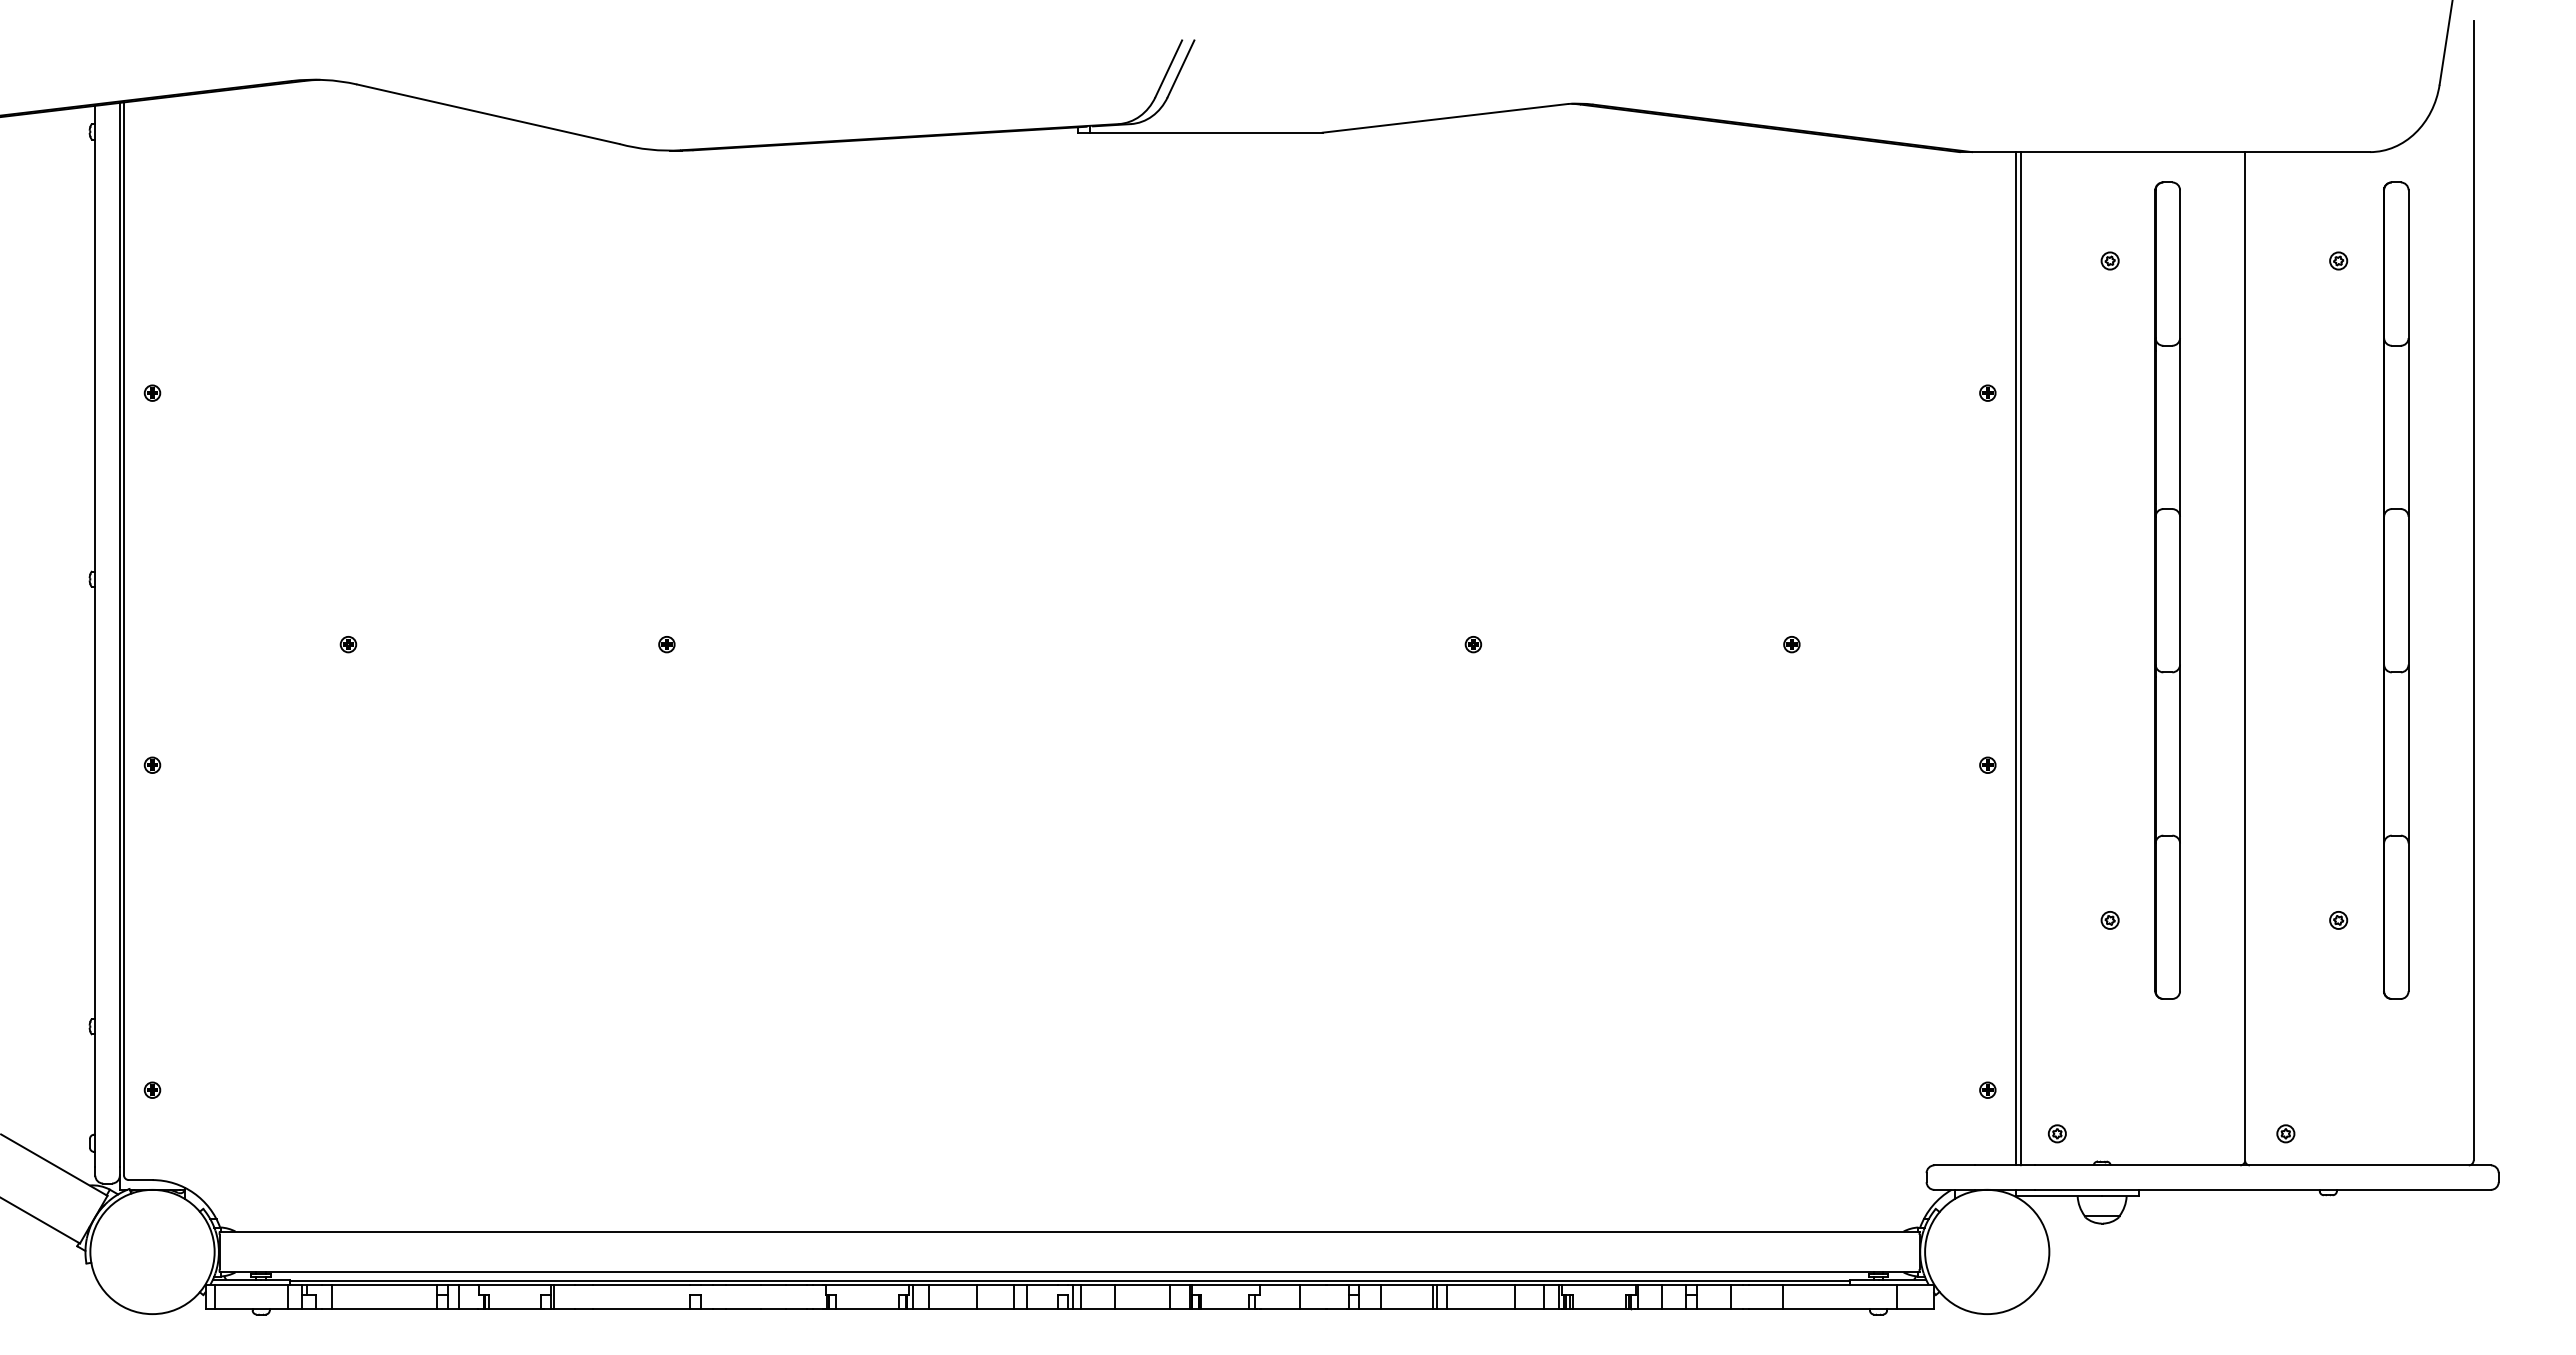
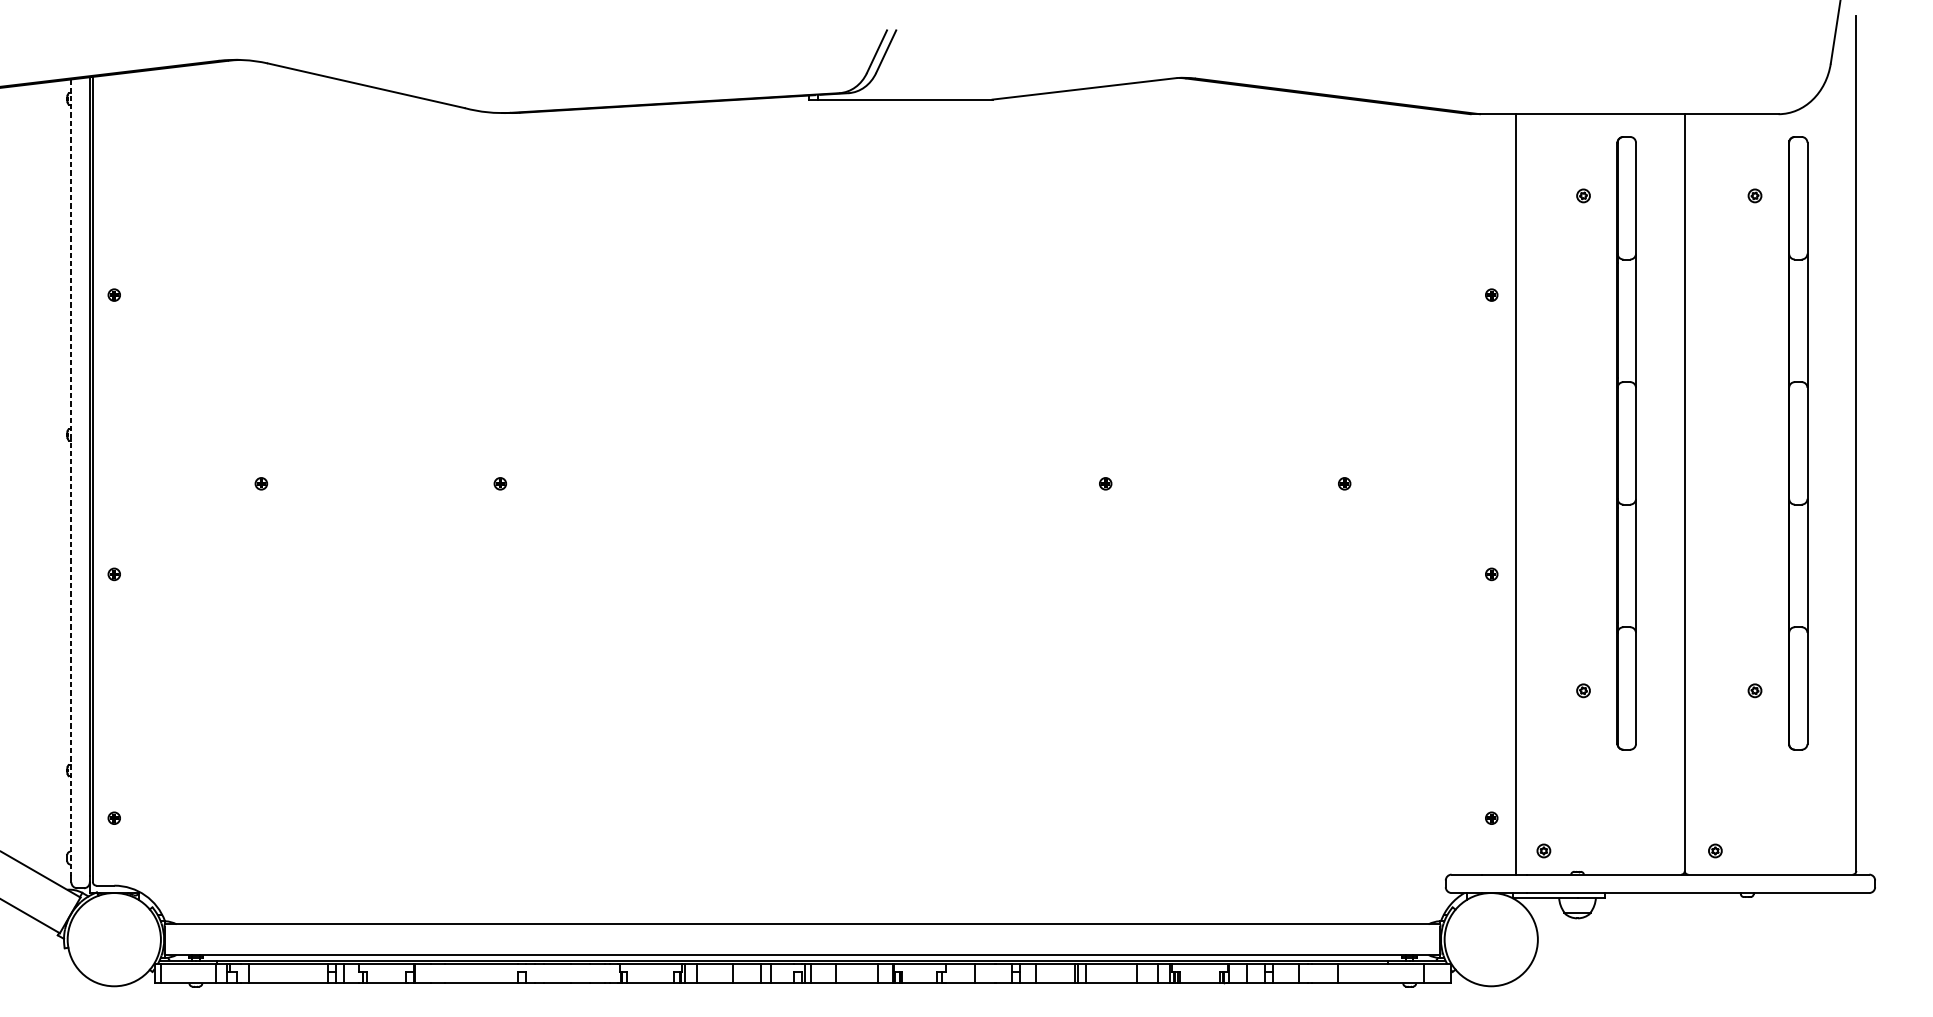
line: (95, 636) -> (71, 477), solid -> dashed
line: (2016, 658) -> (1513, 494), removed

